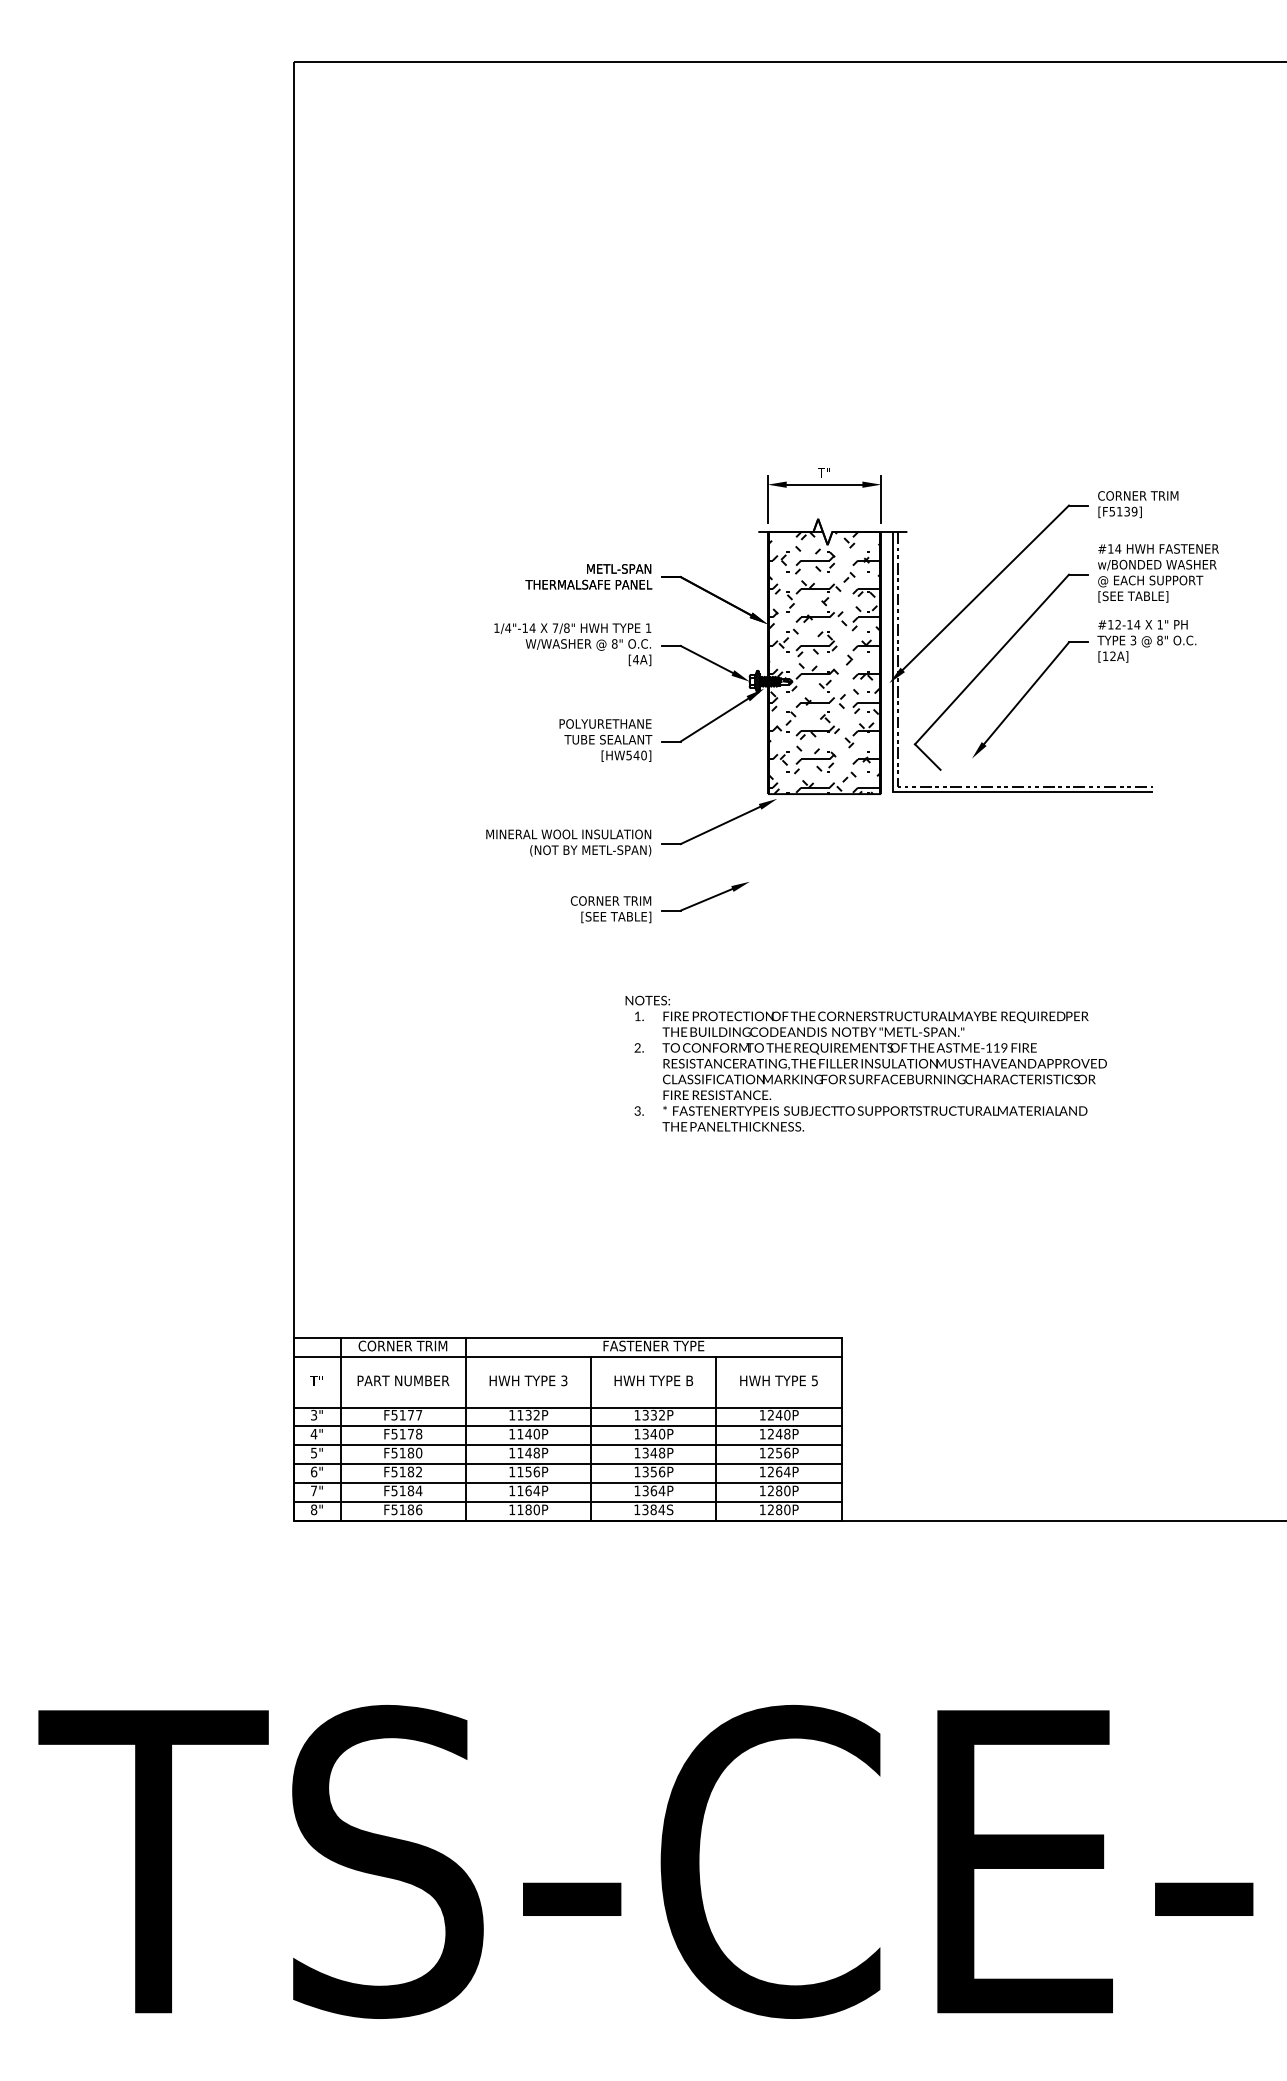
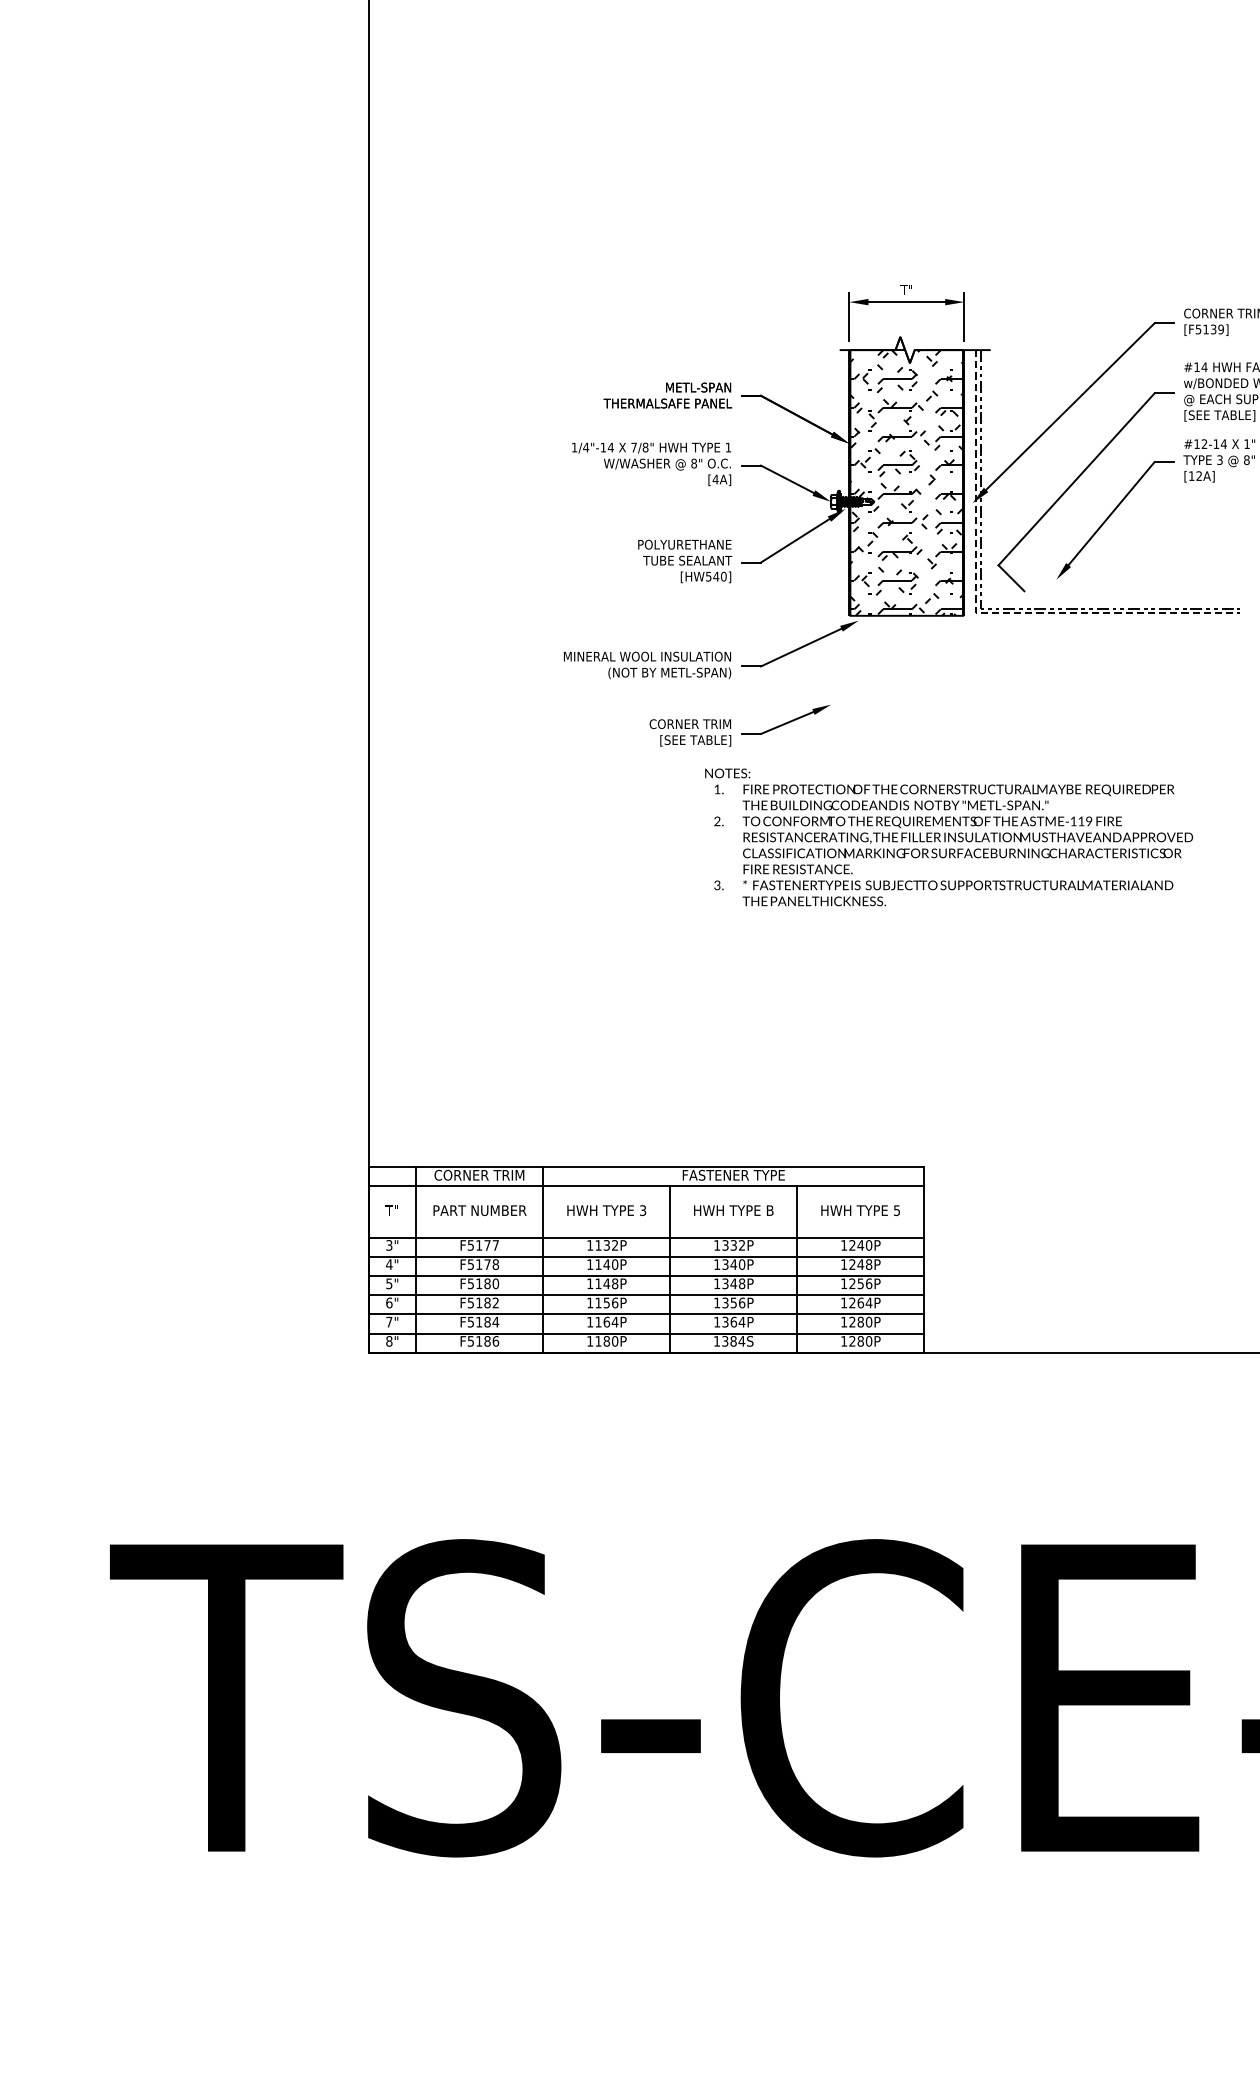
line: (893, 791) -> (976, 613), solid -> dashed
text: (865, 1063) -> (948, 837), moved

